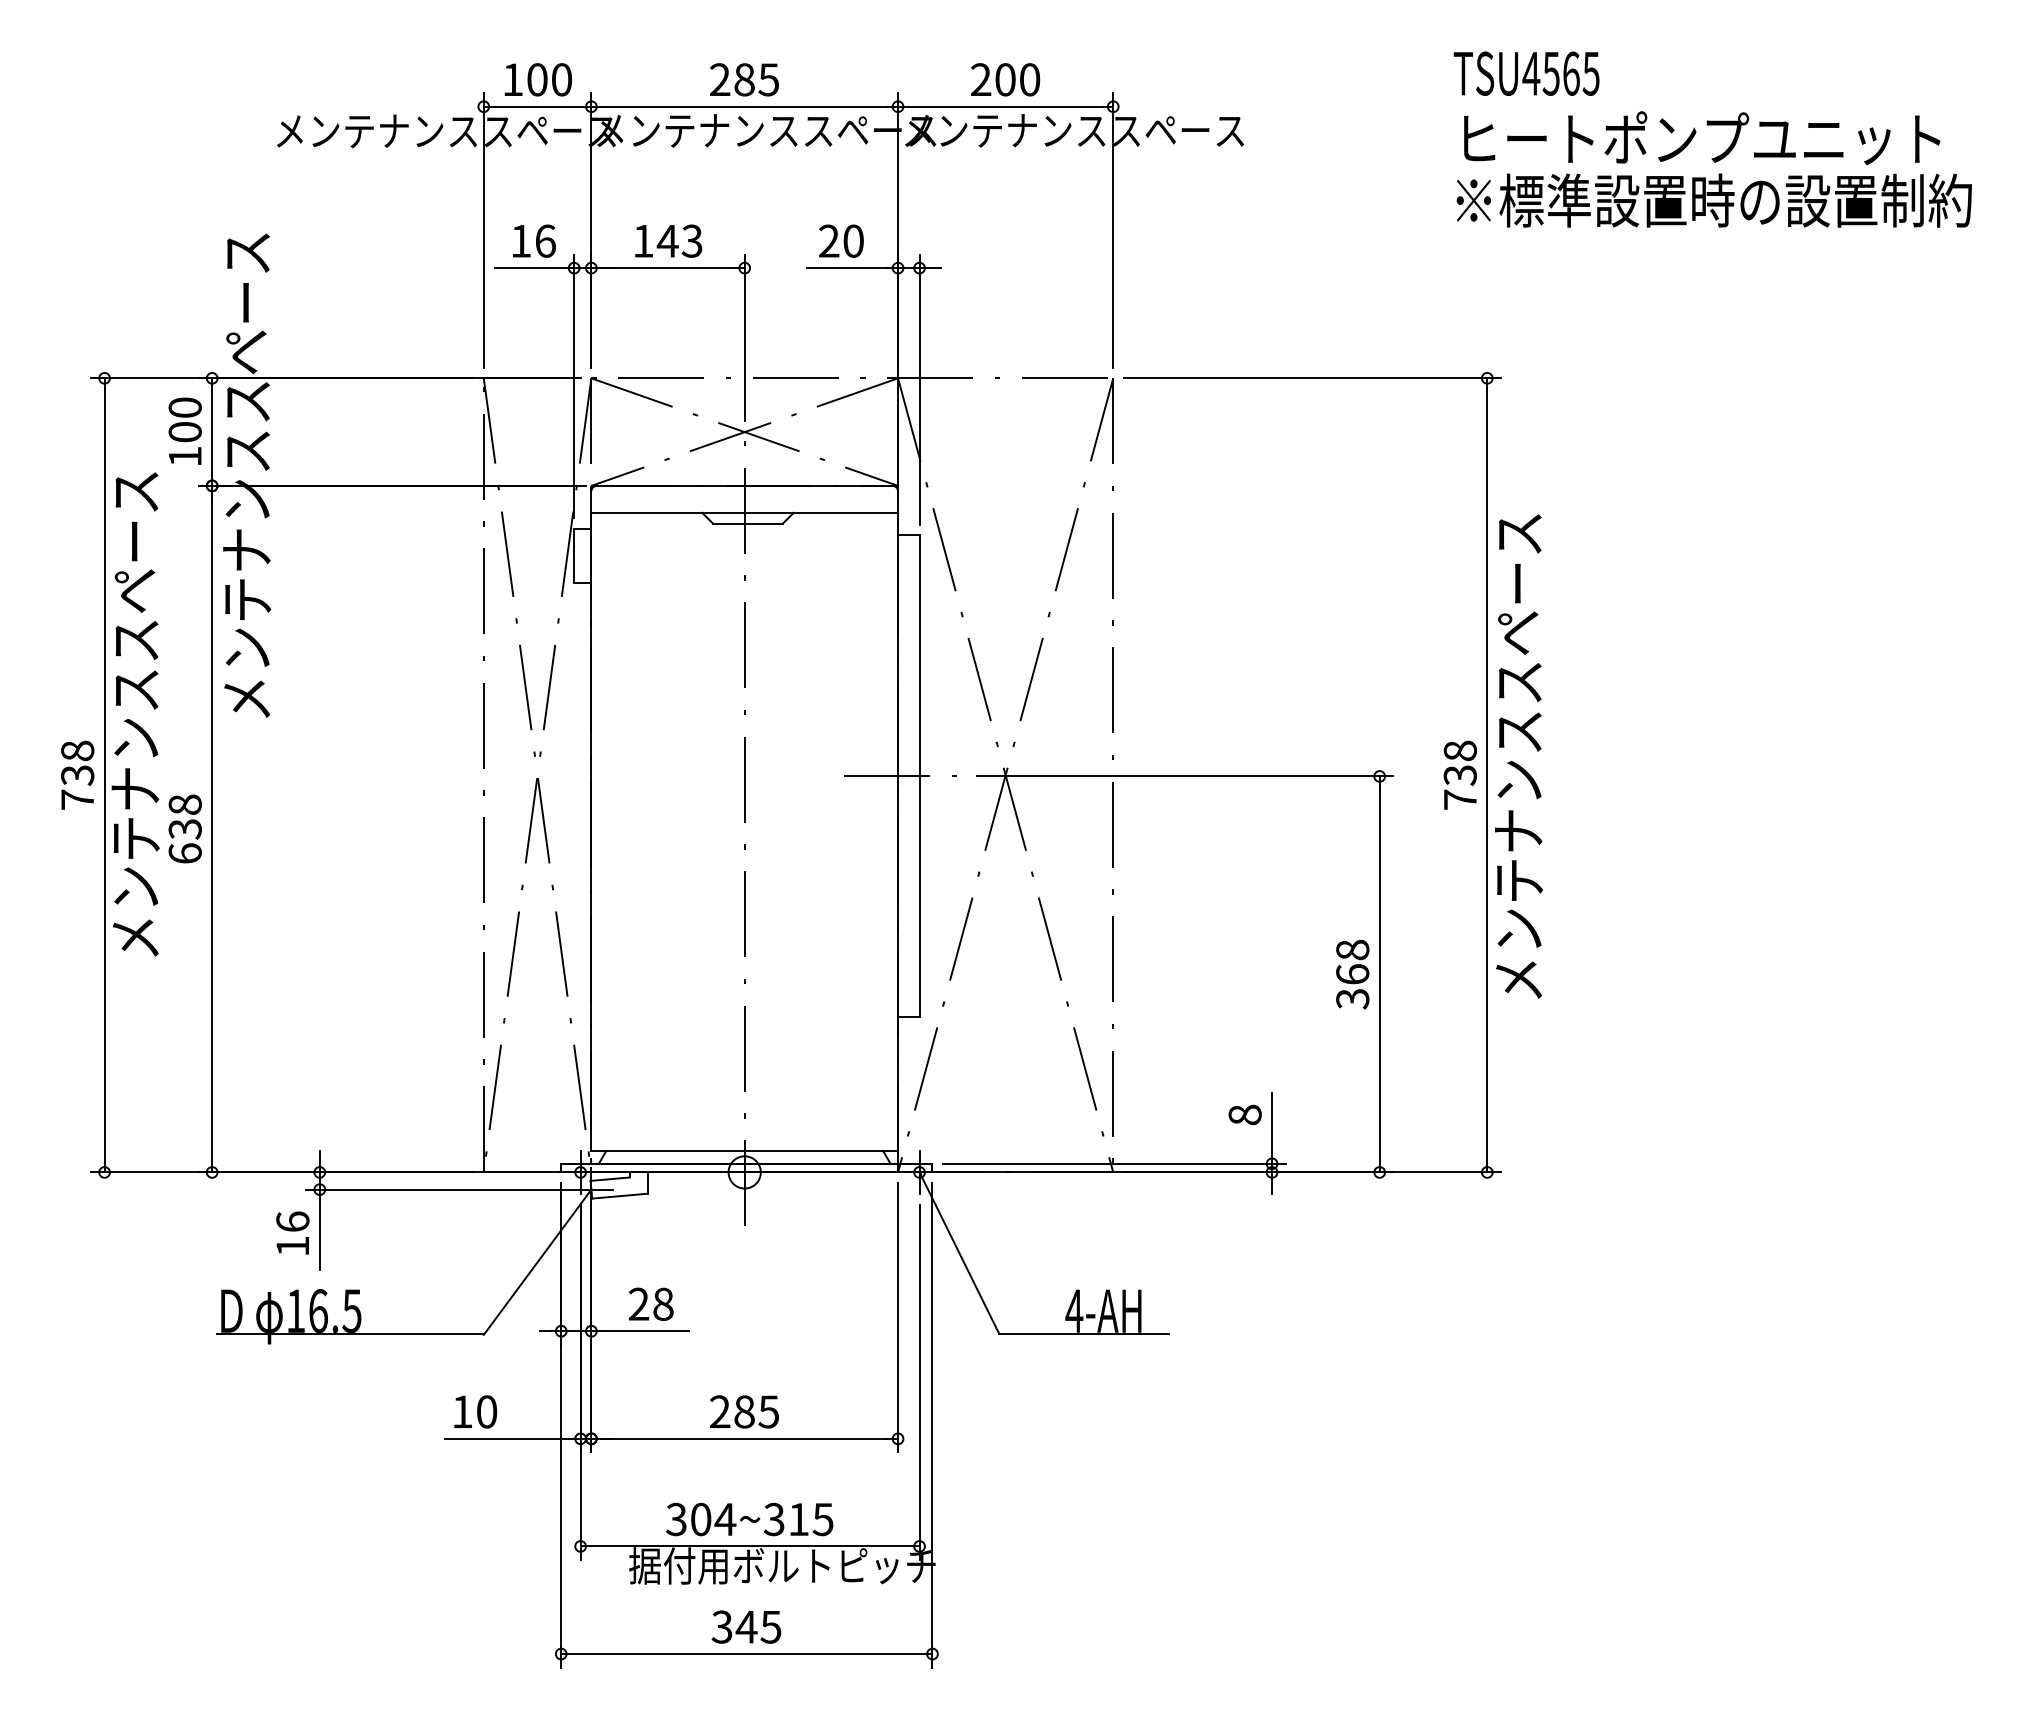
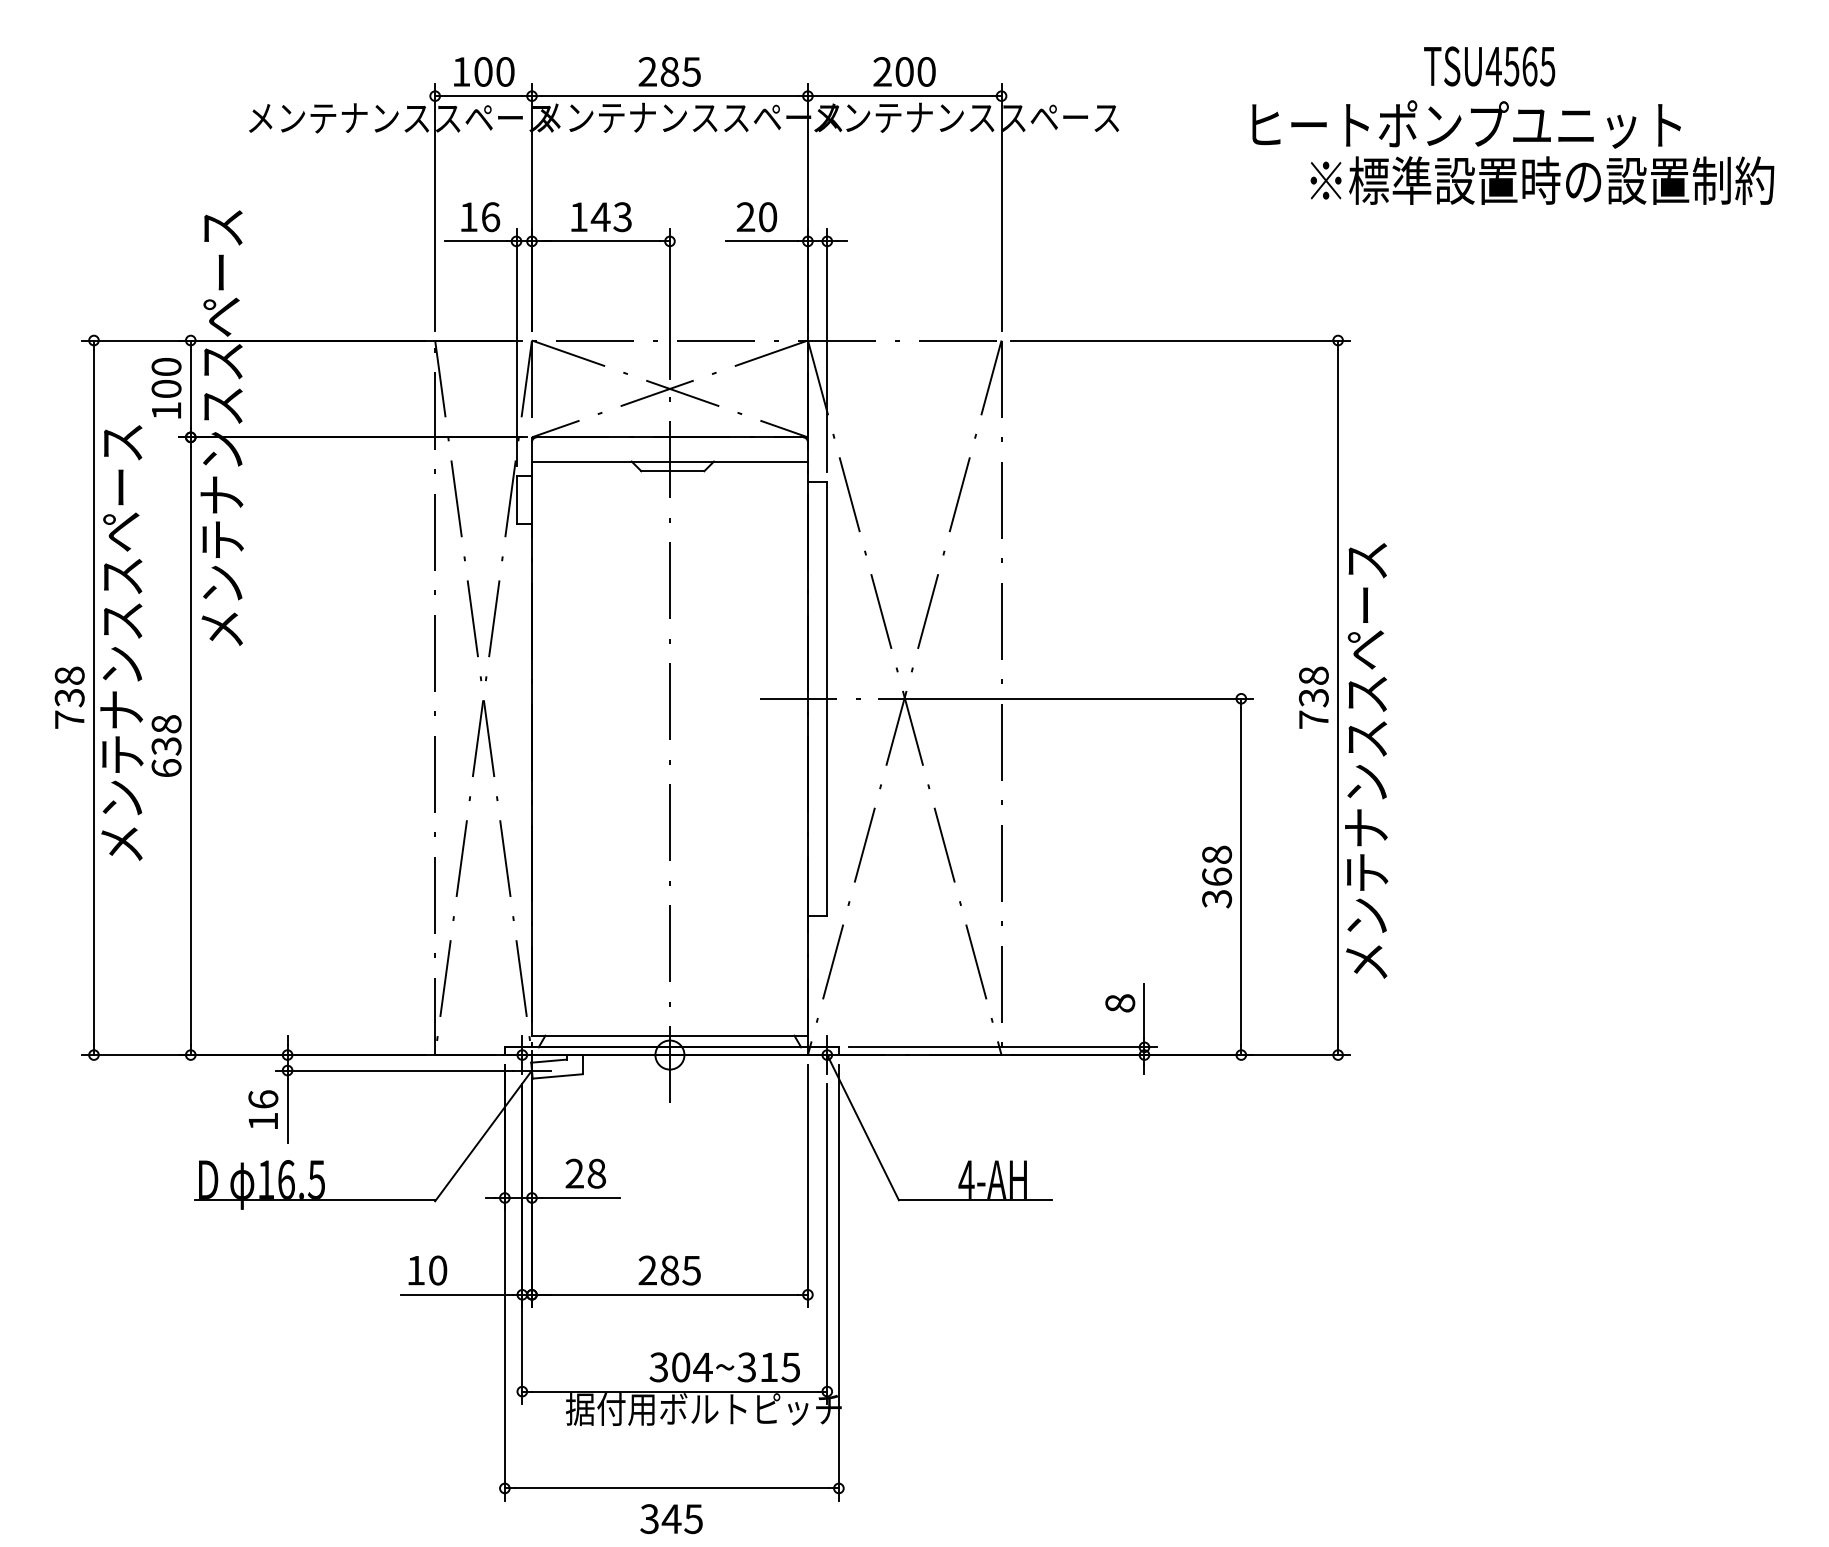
text: (1526, 73) -> (1489, 66), moved
text: (1702, 138) -> (1466, 124), moved
text: (1518, 756) -> (1366, 760), moved
text: (749, 1519) -> (724, 1367), moved
text: (746, 1626) -> (671, 1518), moved

